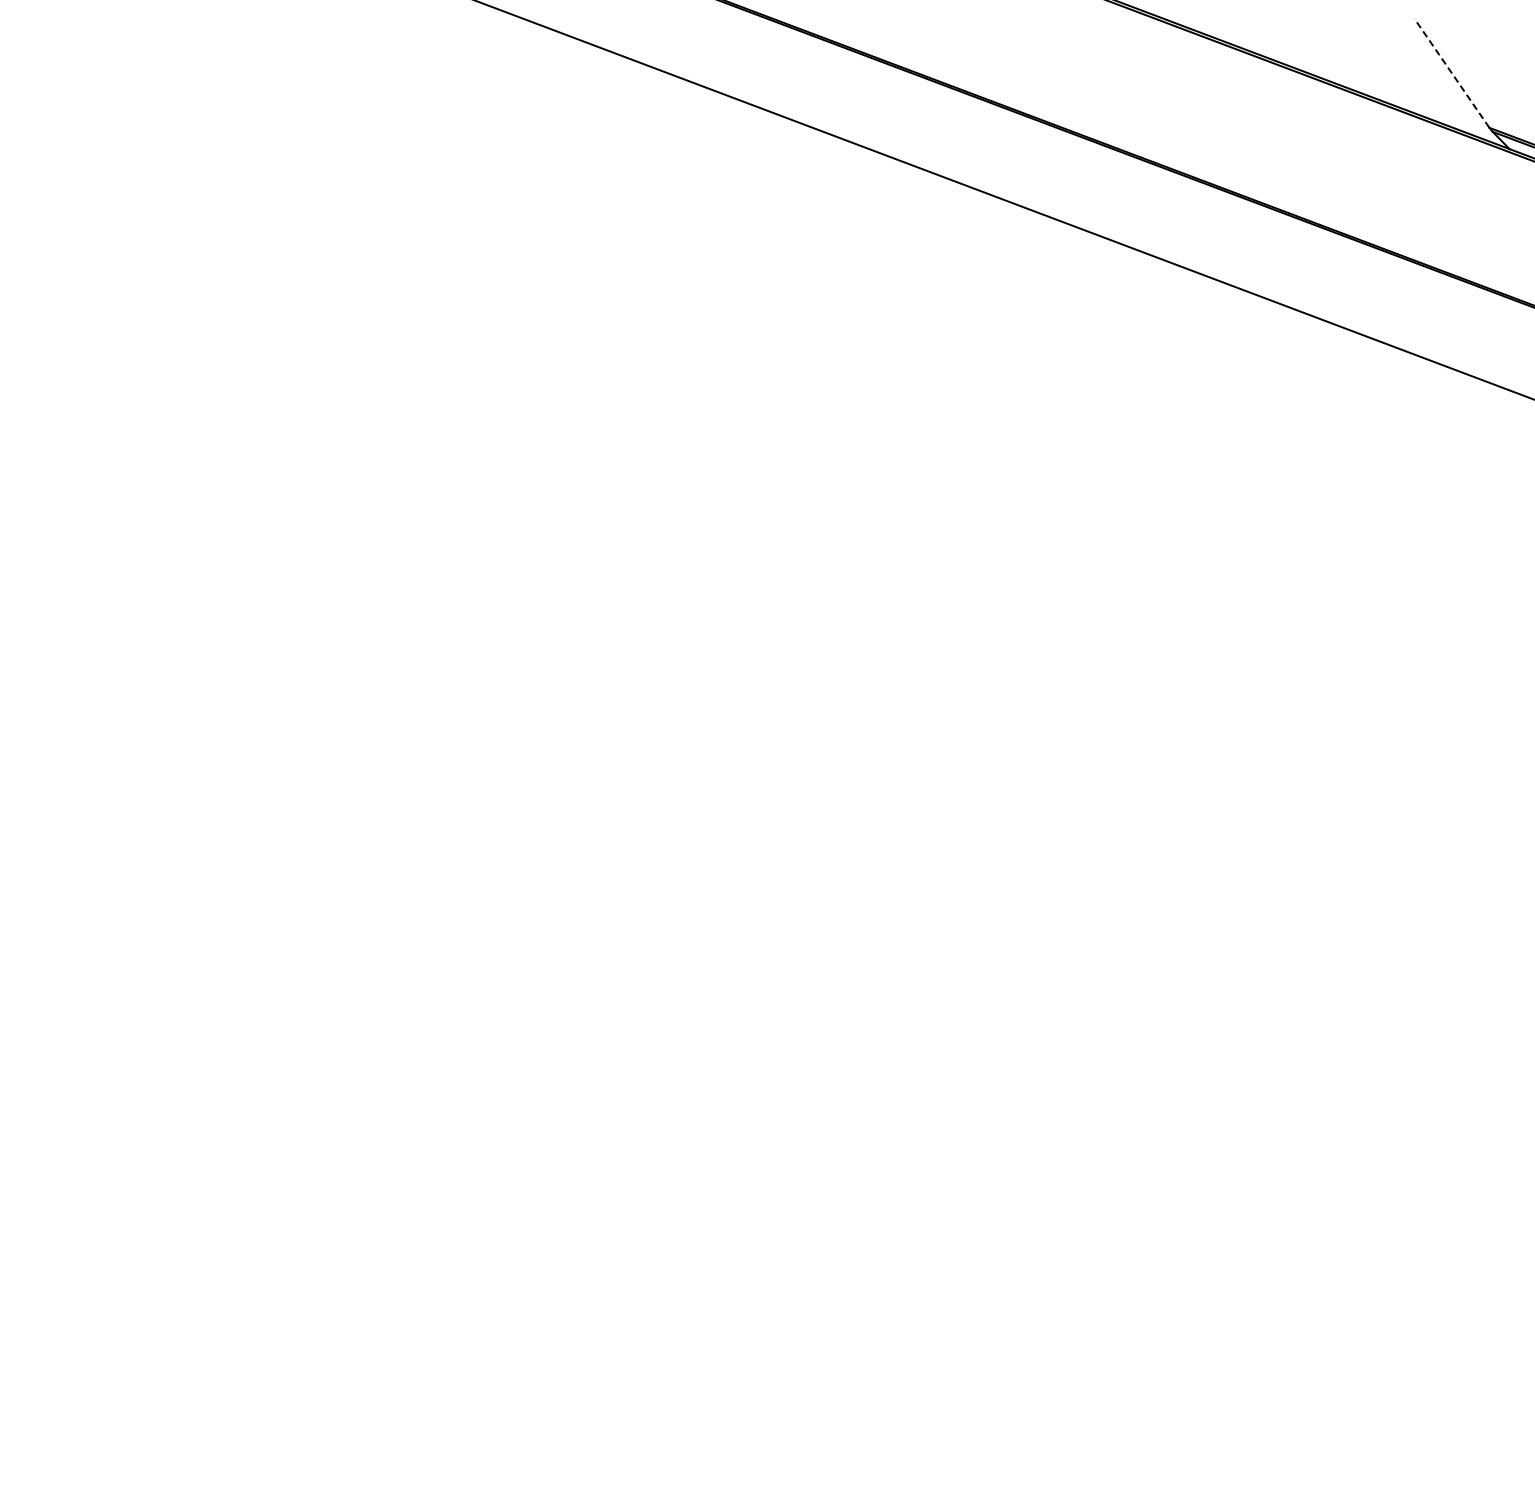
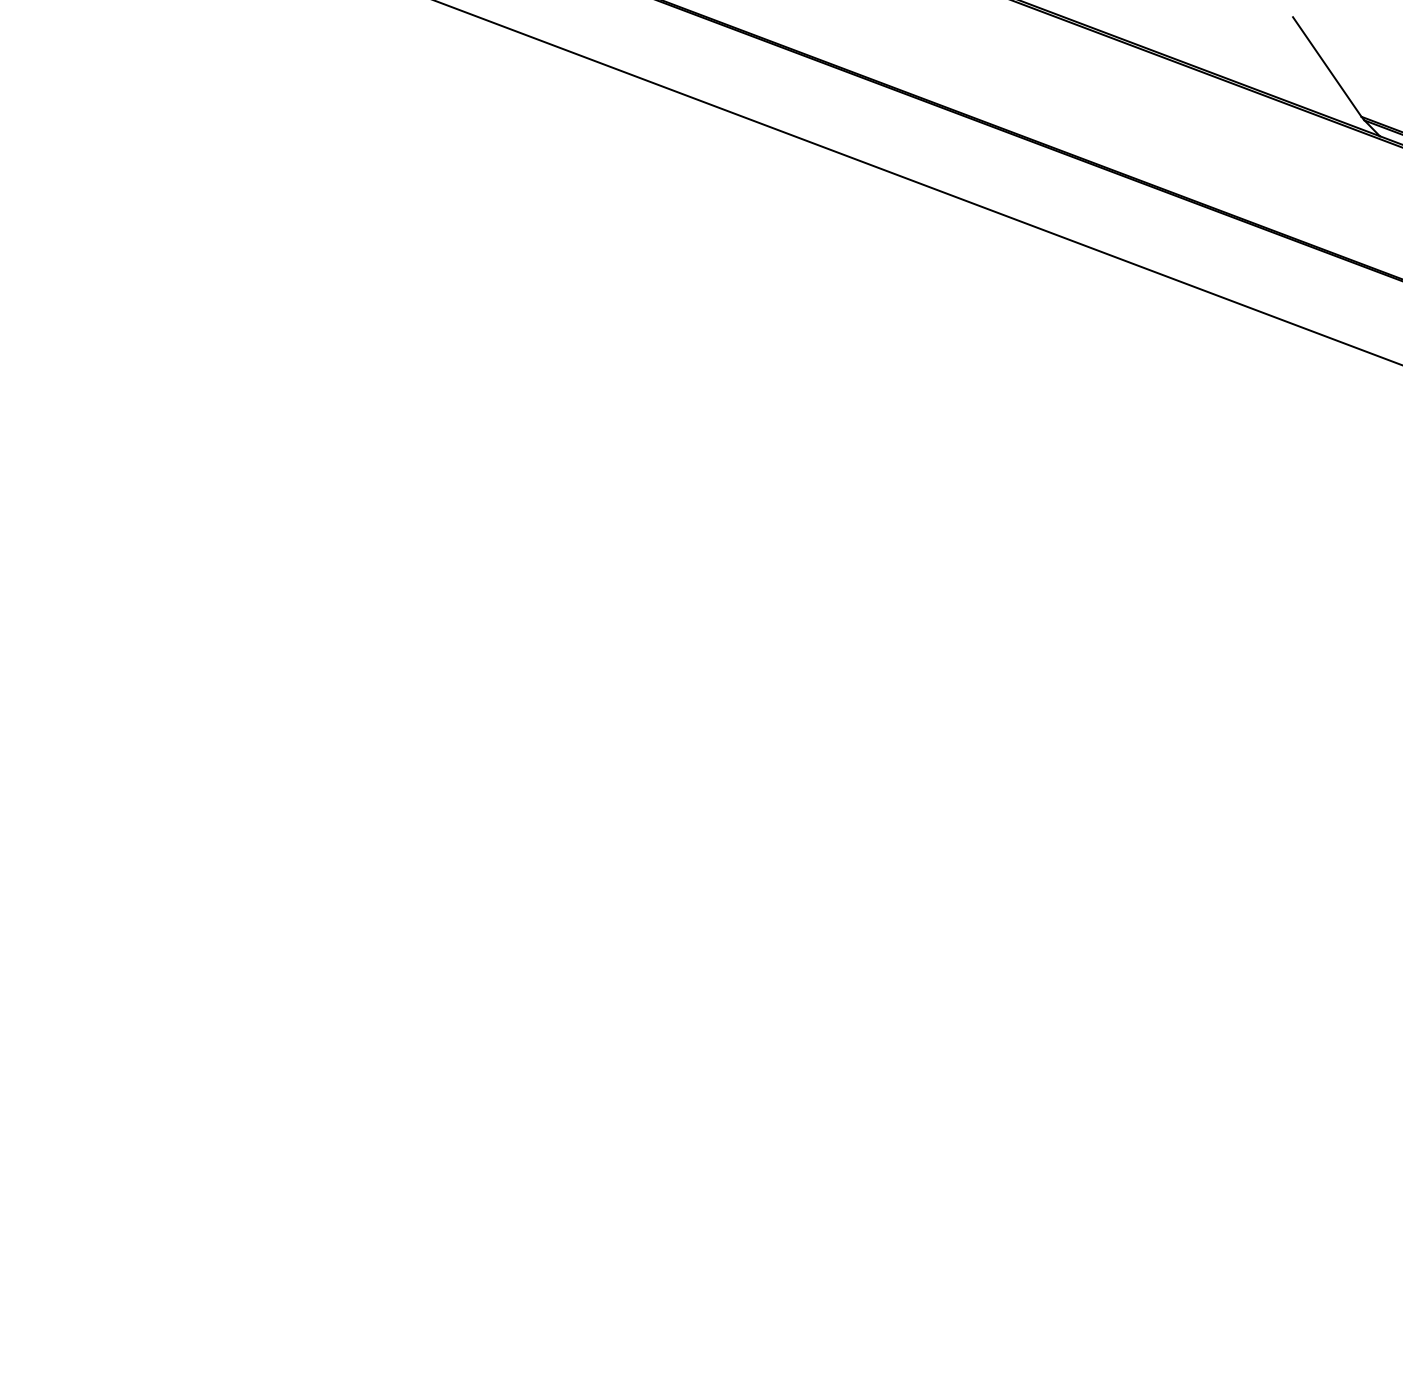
line: (1451, 72) -> (1326, 66), dashed -> solid

